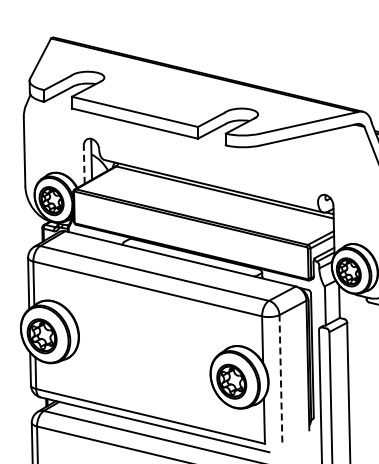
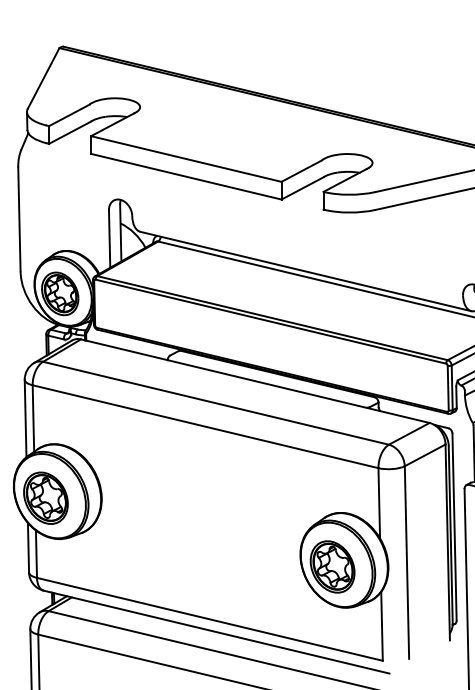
line: (84, 164) -> (109, 238), dashed -> solid
line: (280, 378) -> (406, 562), dashed -> solid

